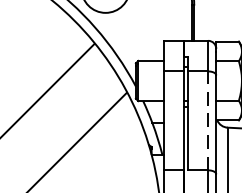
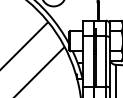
line: (207, 119) -> (105, 60), dashed -> solid

